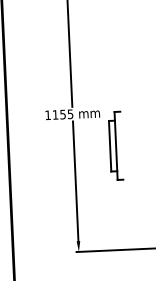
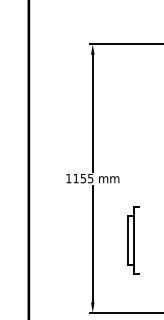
part: (115, 146) -> (133, 240), moved

